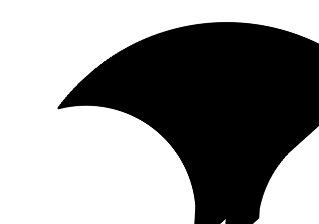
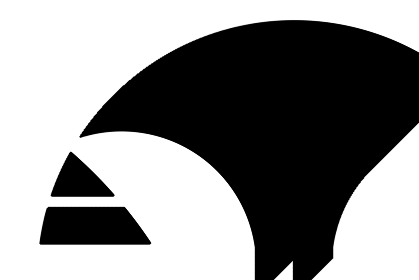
part: (68, 158) -> (95, 197), added

